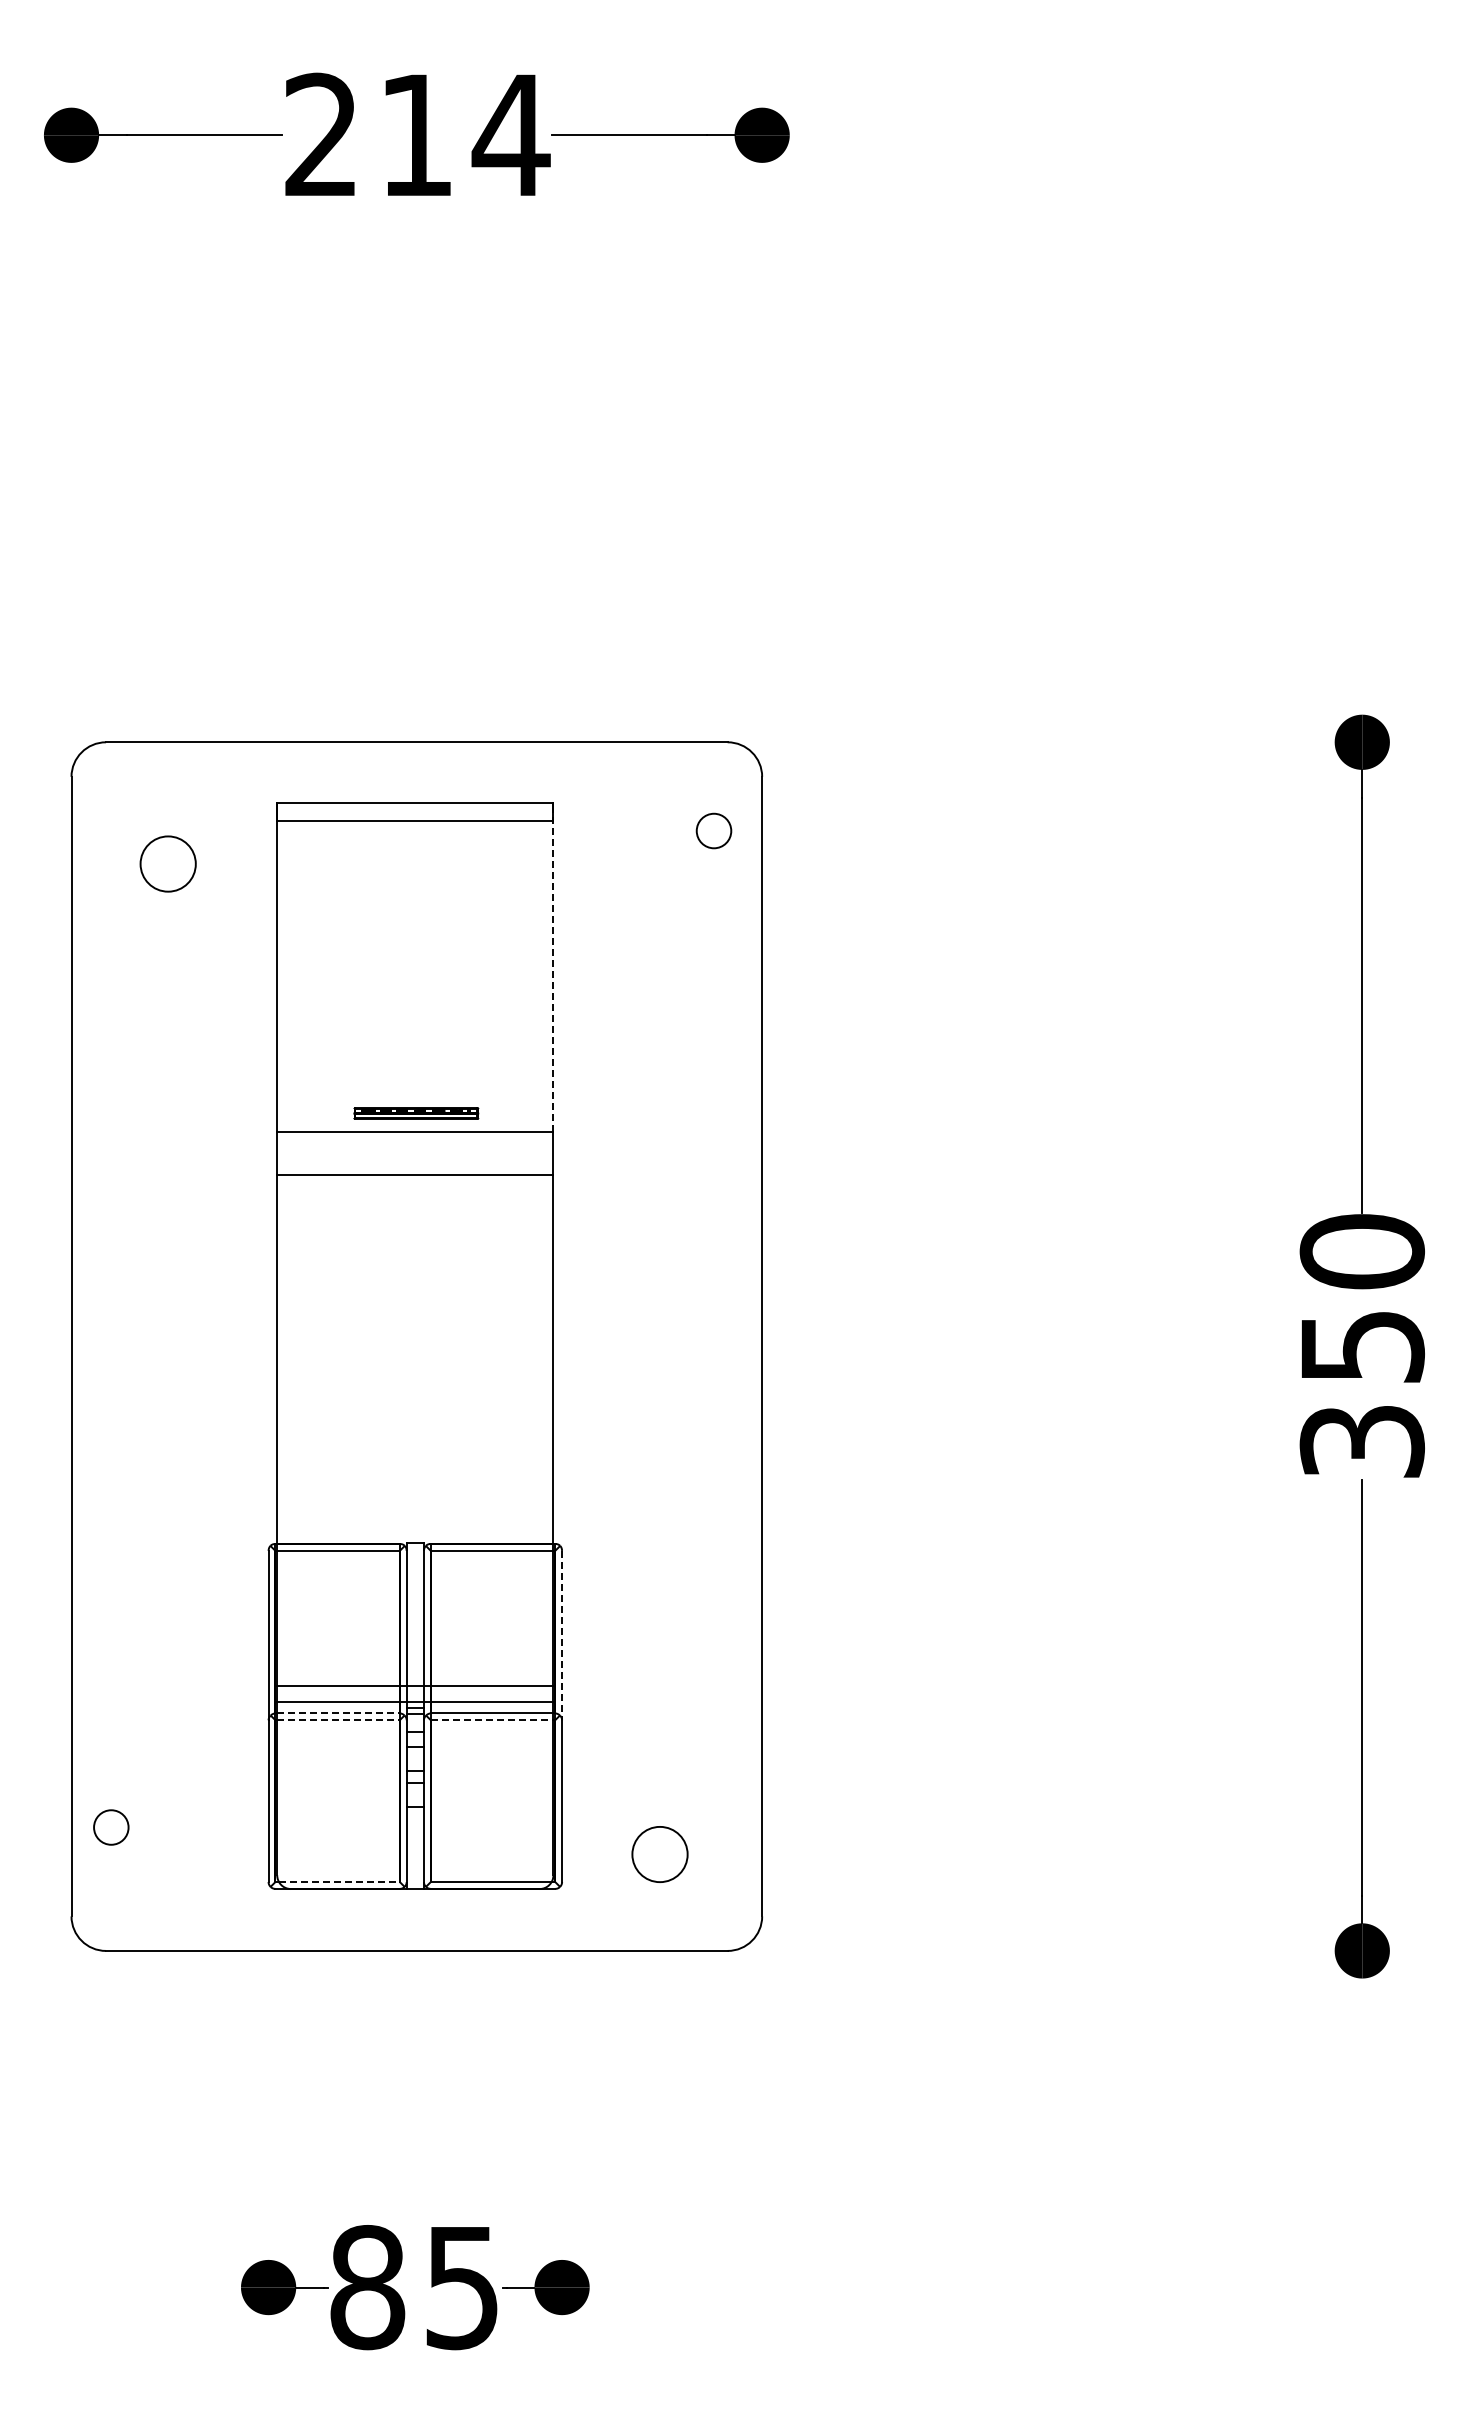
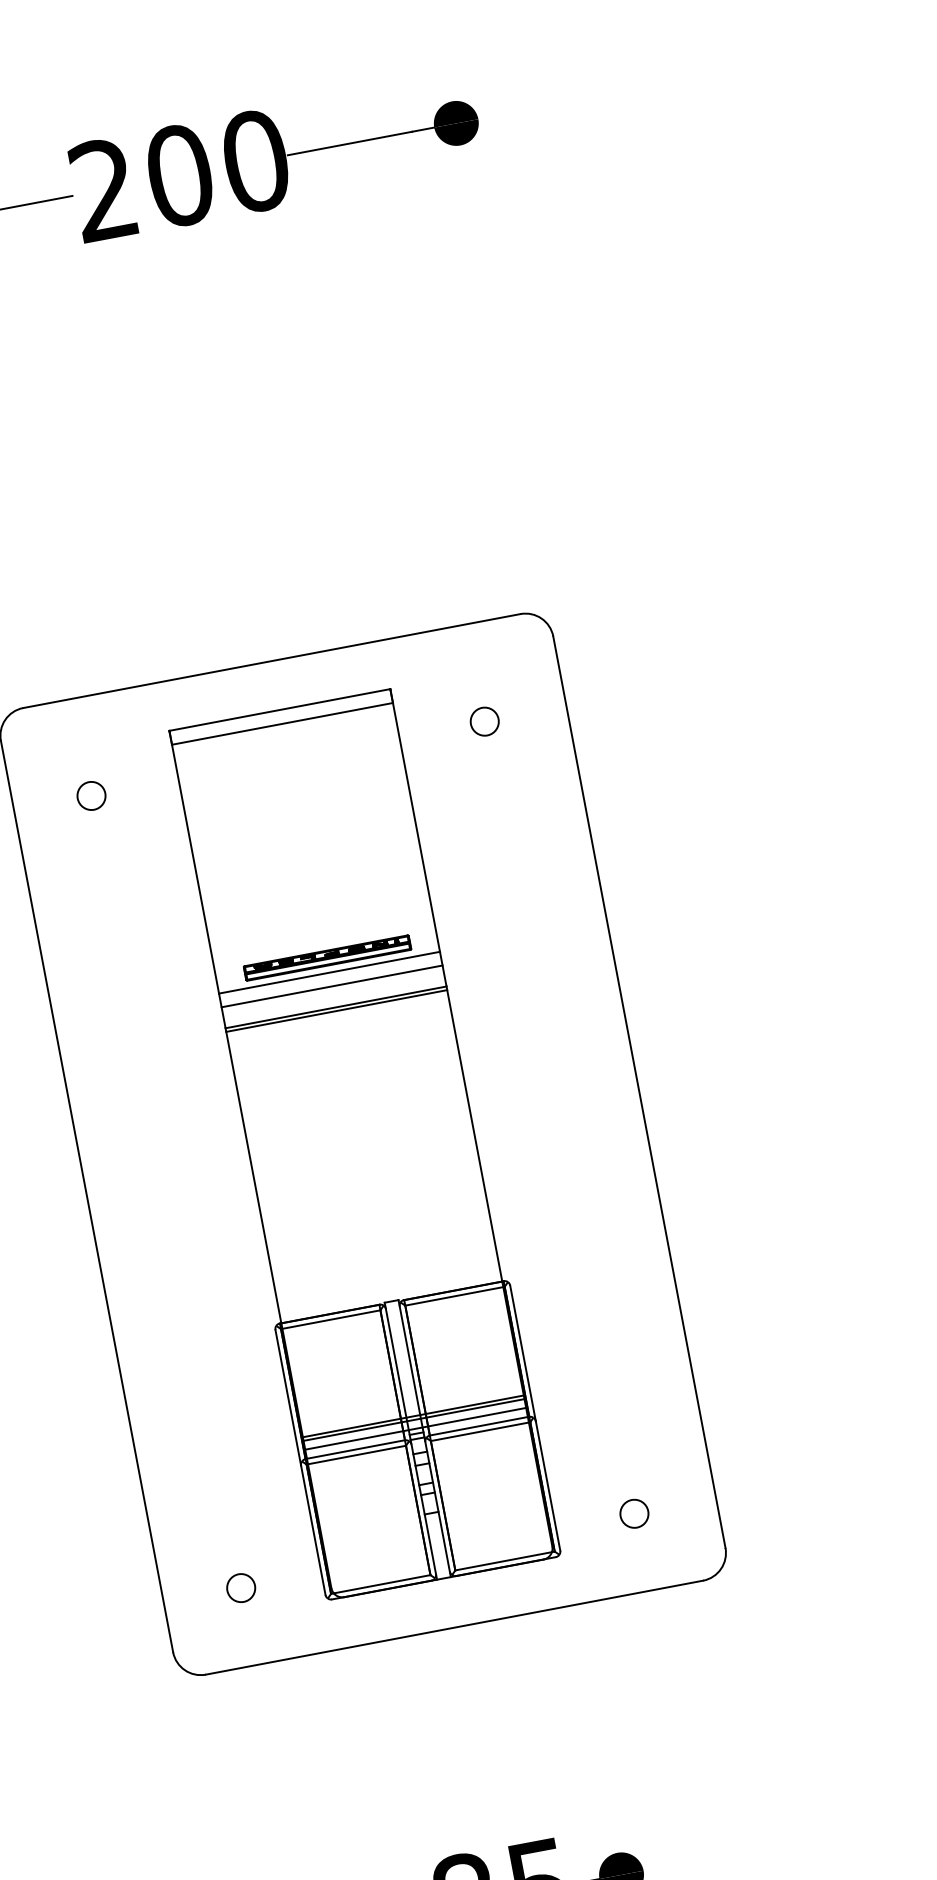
text: (464, 134) -> (218, 167), 214 -> 200
circle: (713, 830) -> (484, 721), moved
circle: (168, 863) -> (91, 795), size x0.62
line: (553, 967) -> (415, 820), dashed -> solid
part: (416, 1113) -> (327, 957), size x1.67
line: (415, 1148) -> (332, 986), added
line: (415, 1179) -> (336, 1010), added
line: (562, 1635) -> (523, 1353), dashed -> solid
line: (415, 1690) -> (414, 1419), added
line: (338, 1713) -> (355, 1449), dashed -> solid
line: (338, 1720) -> (357, 1455), dashed -> solid
line: (492, 1720) -> (480, 1431), dashed -> solid
circle: (111, 1827) -> (241, 1588), moved
circle: (659, 1854) -> (634, 1513), size x0.62
line: (339, 1882) -> (382, 1584), dashed -> solid

